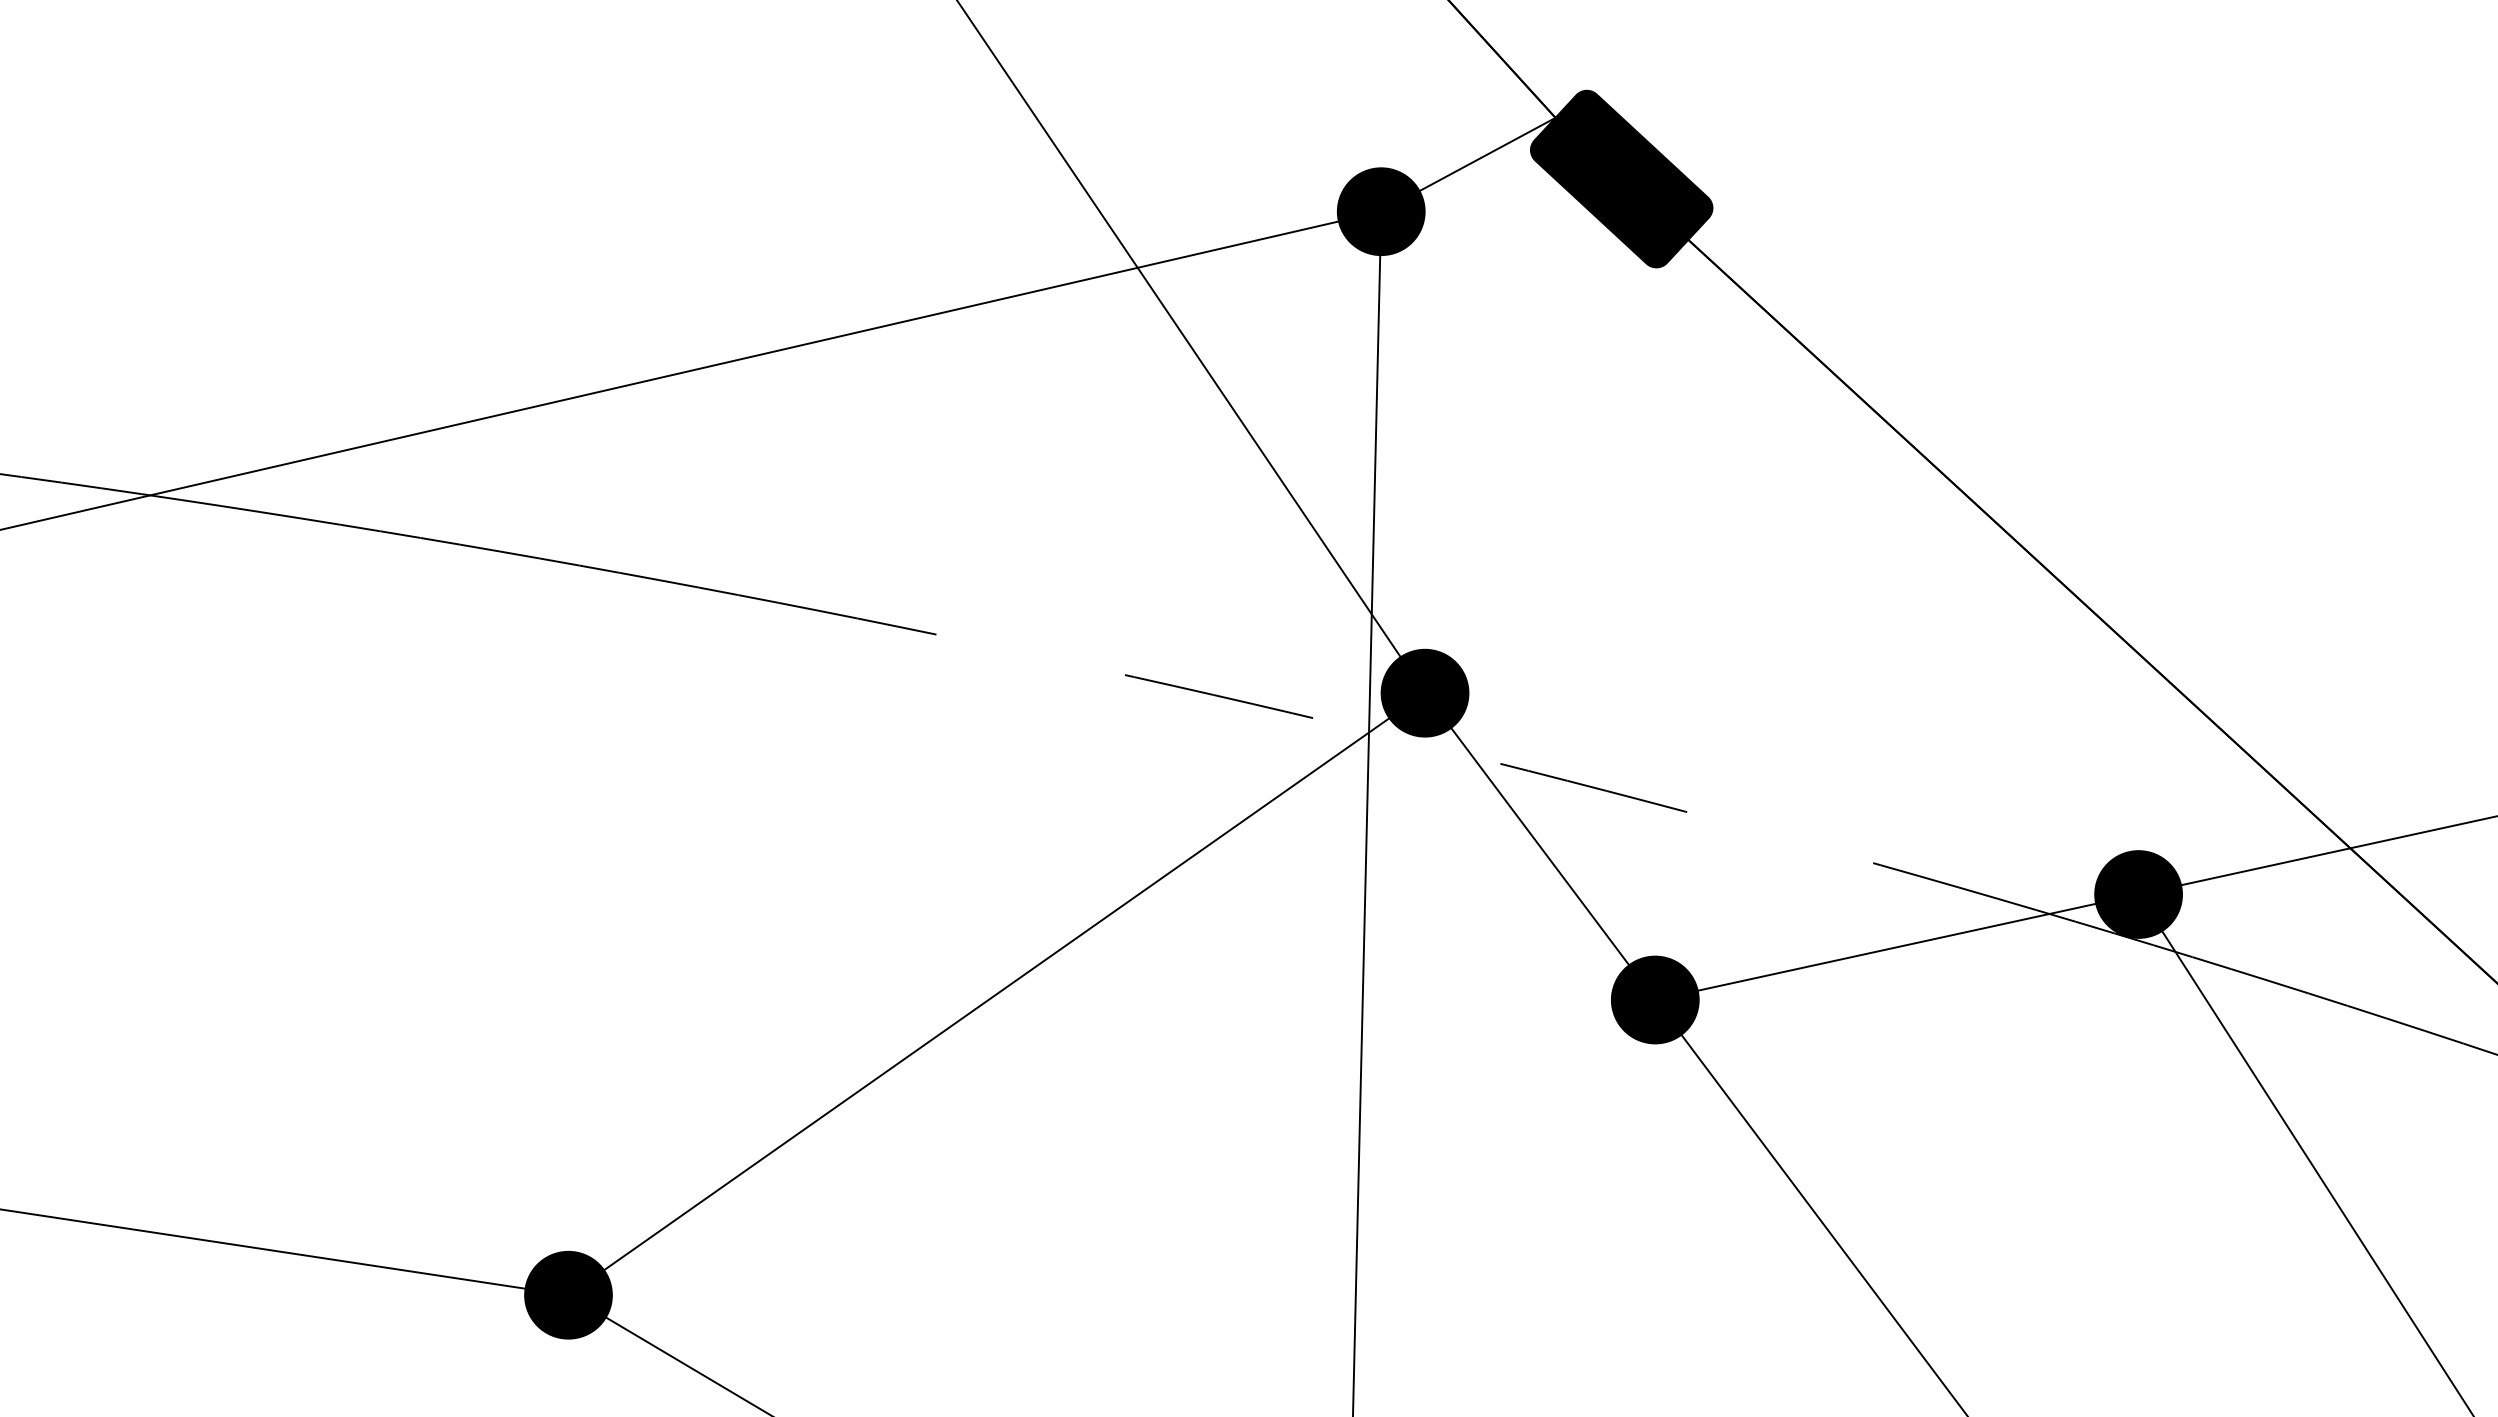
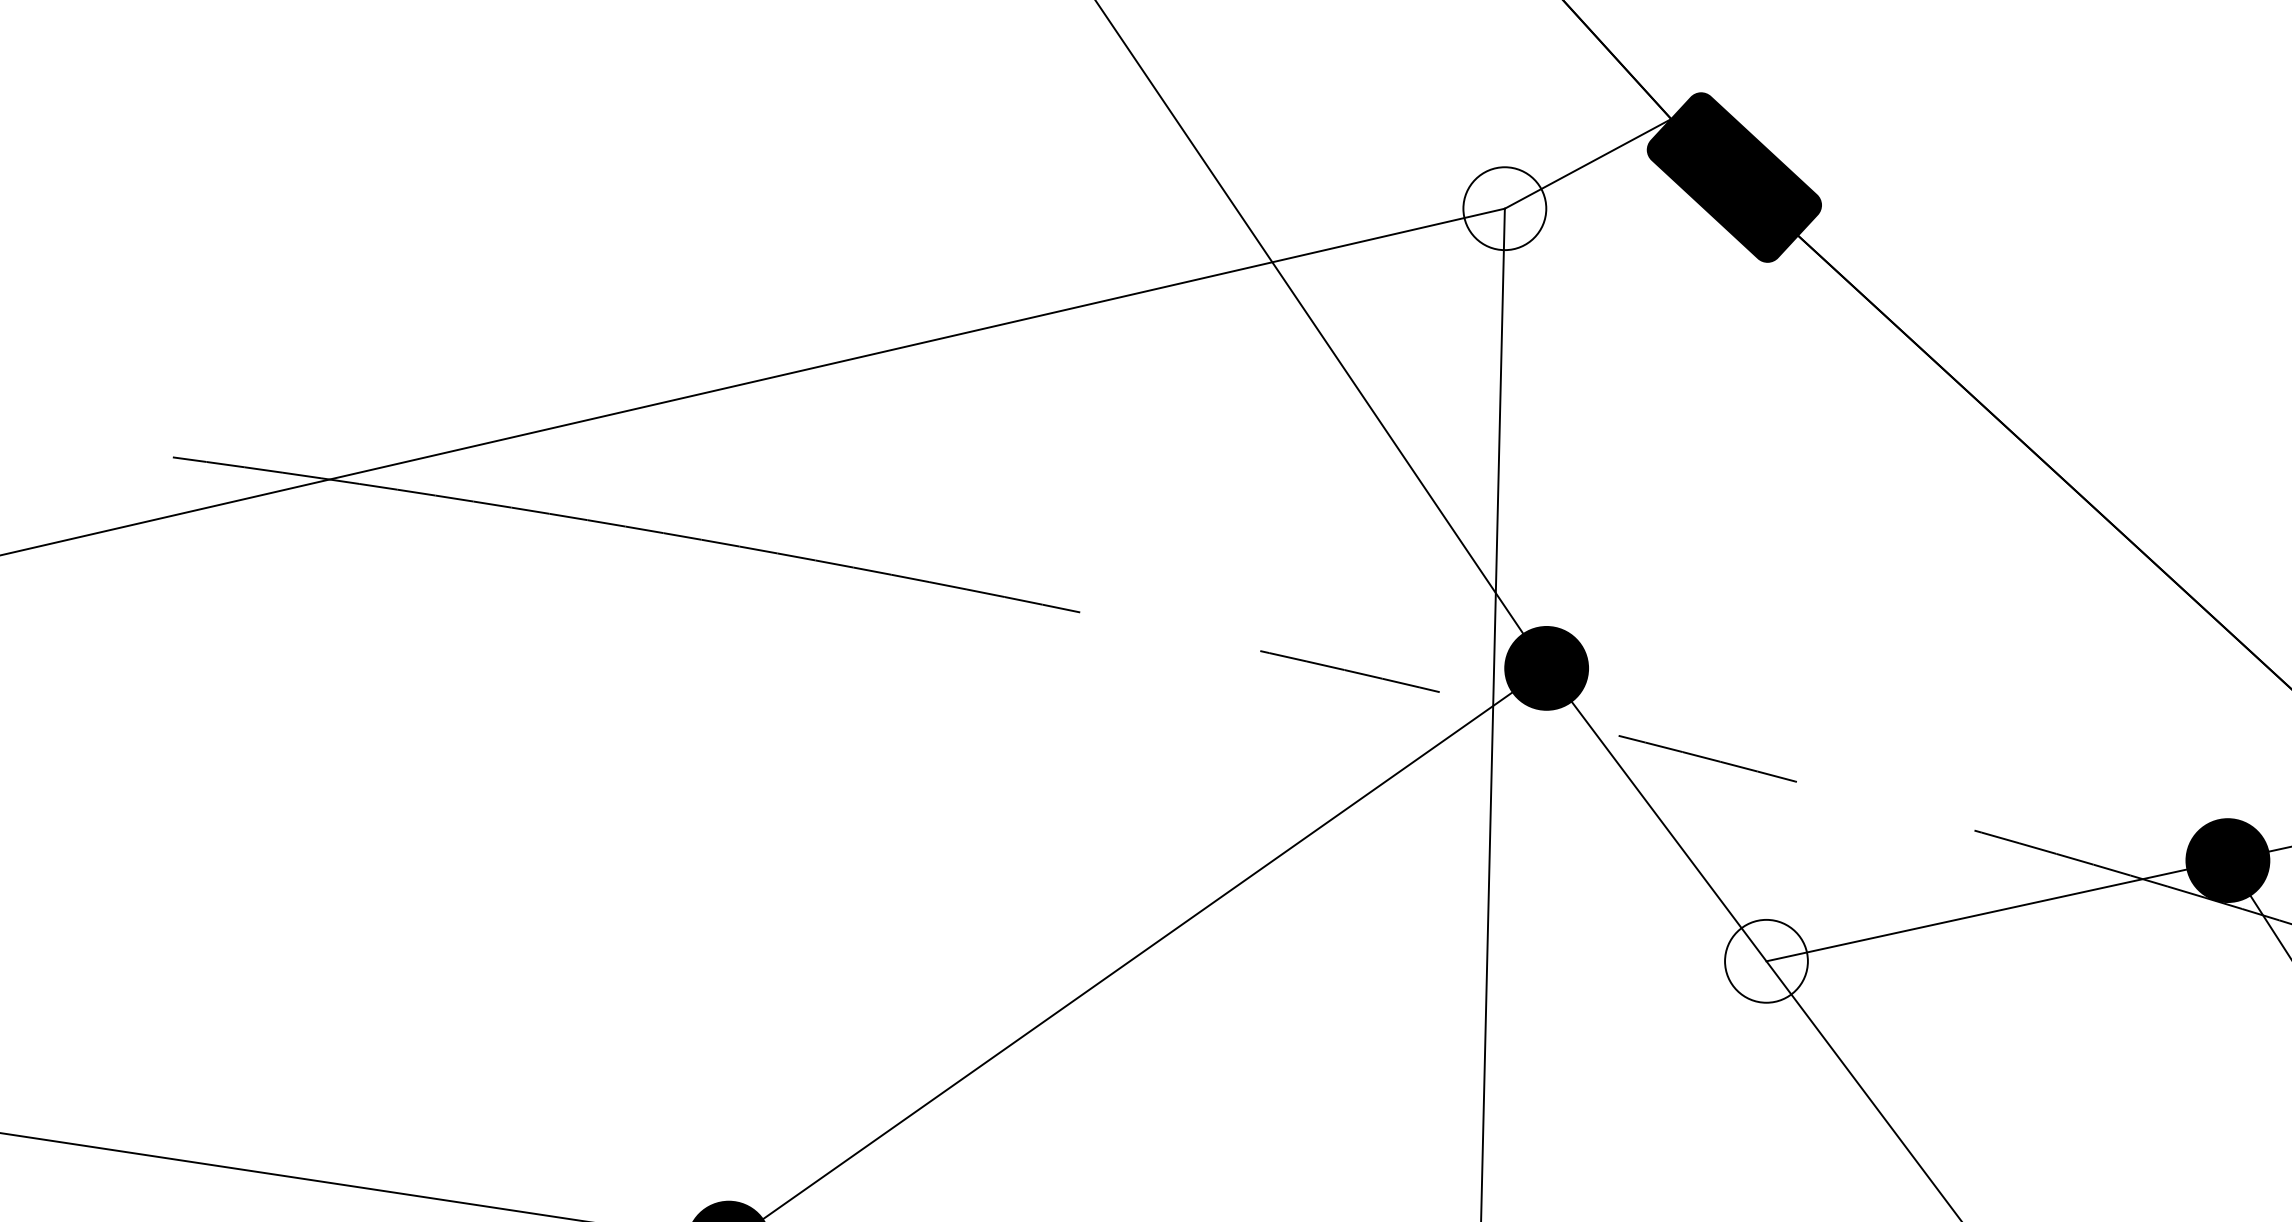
fill: (1380, 211) -> (1504, 208), removed
fill: (1654, 999) -> (1765, 960), removed

